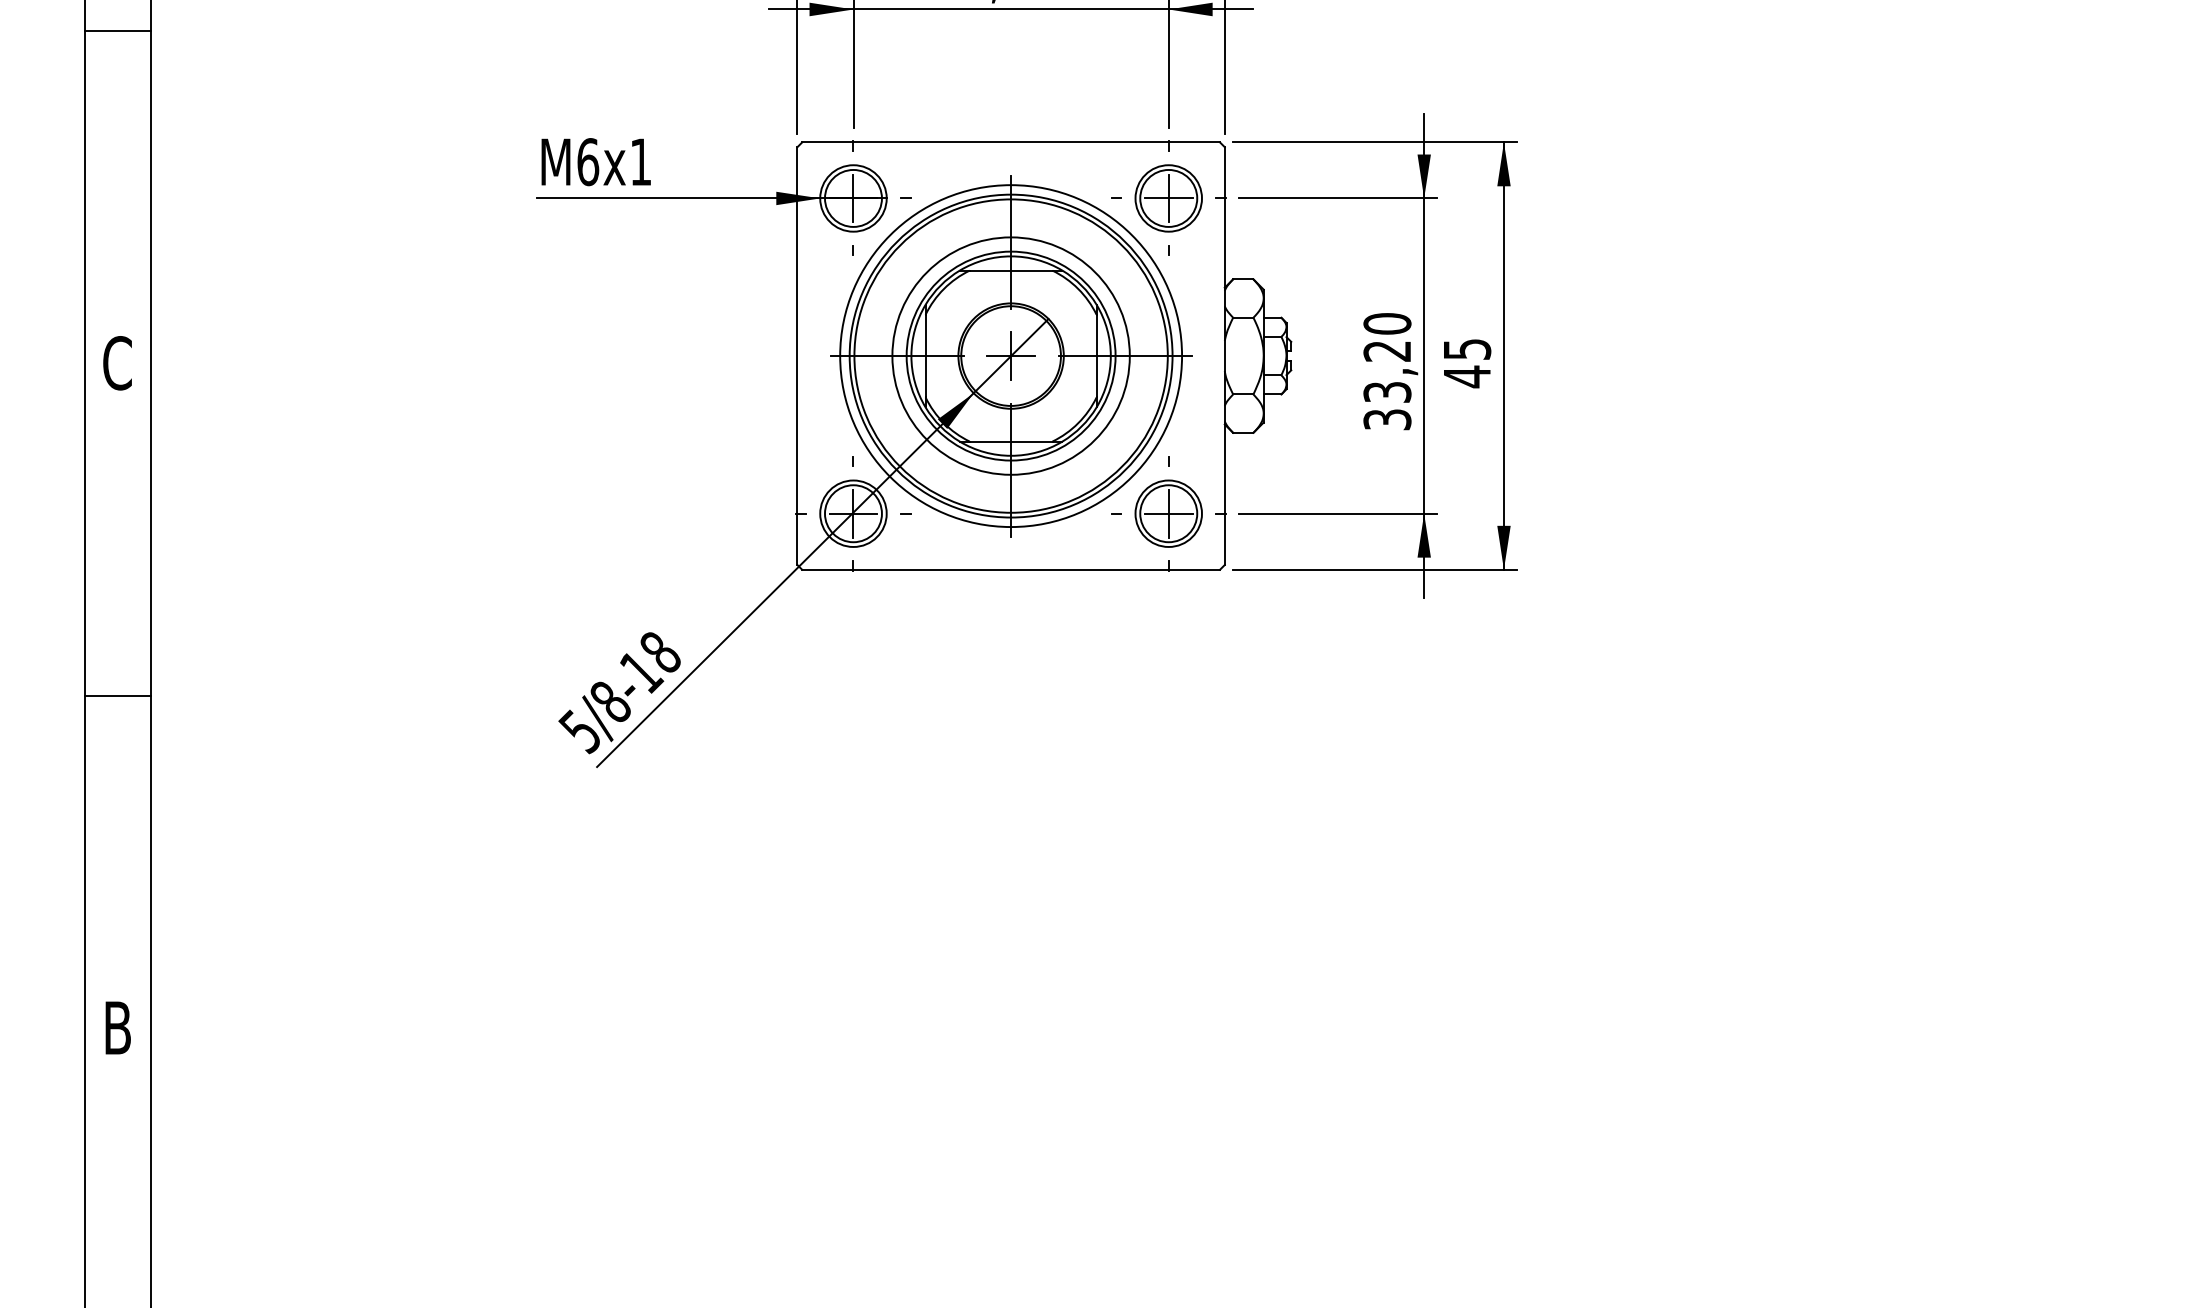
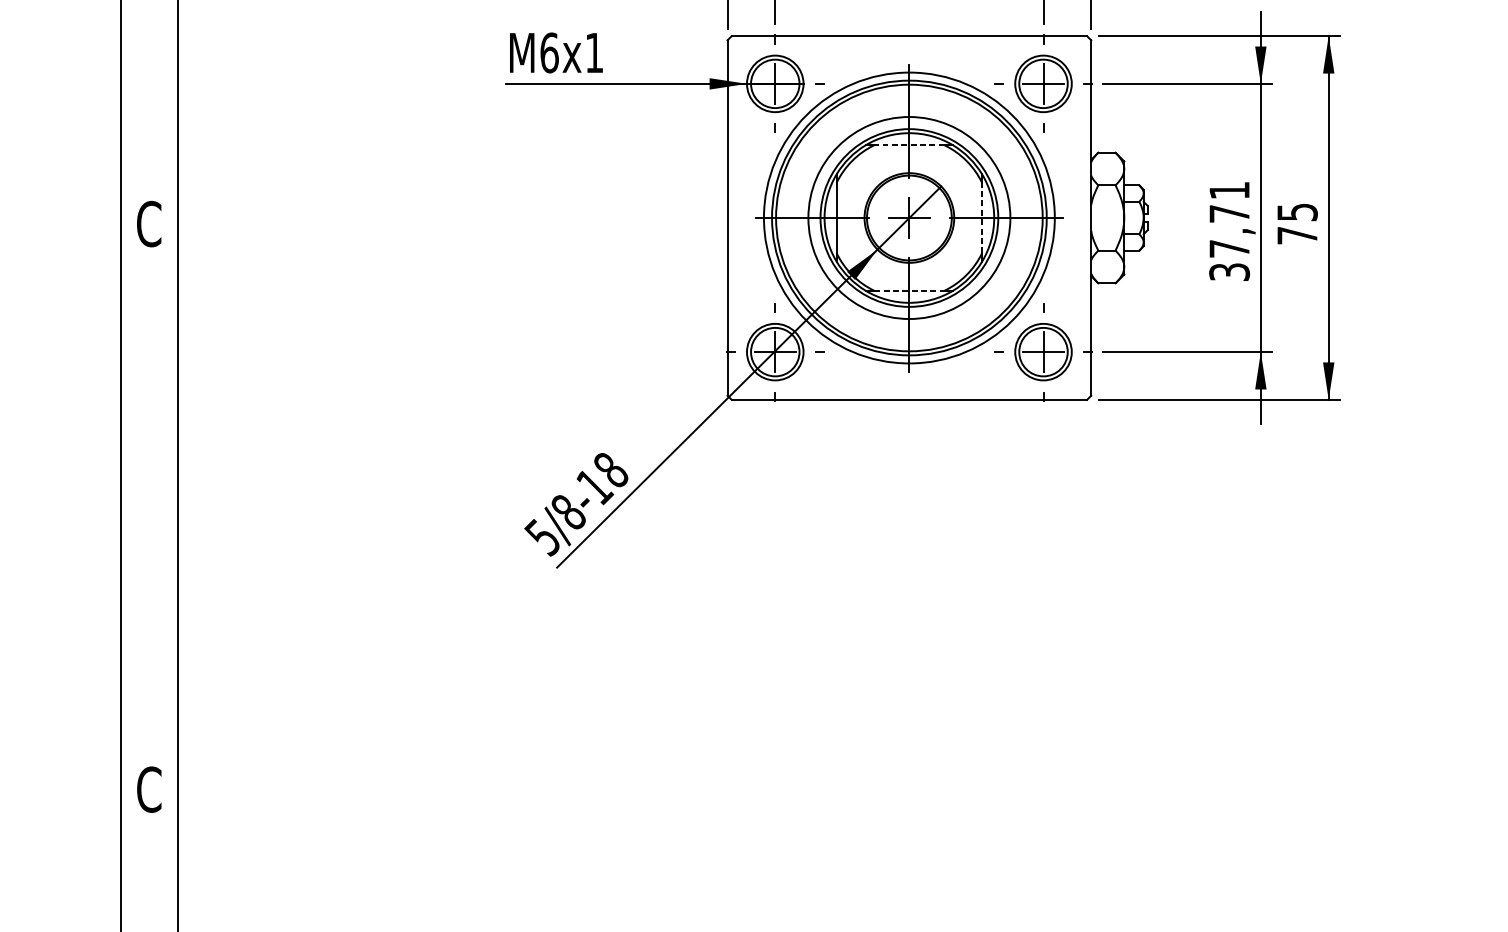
line: (1010, 270) -> (908, 145), solid -> dashed
line: (1096, 355) -> (982, 217), solid -> dashed
text: (1387, 357) -> (1229, 219), 33,20 -> 37,71
text: (1467, 376) -> (1297, 235), 45 -> 75
line: (1011, 441) -> (909, 290), solid -> dashed
line: (117, 695) -> (149, 506), removed
text: (117, 1027) -> (149, 789), B -> C

